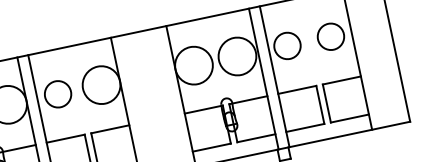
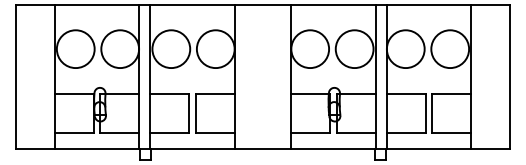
circle: (331, 37) -> (450, 49), size x1.43
circle: (287, 46) -> (405, 49), size x1.43
circle: (58, 94) -> (171, 49), size x1.43

